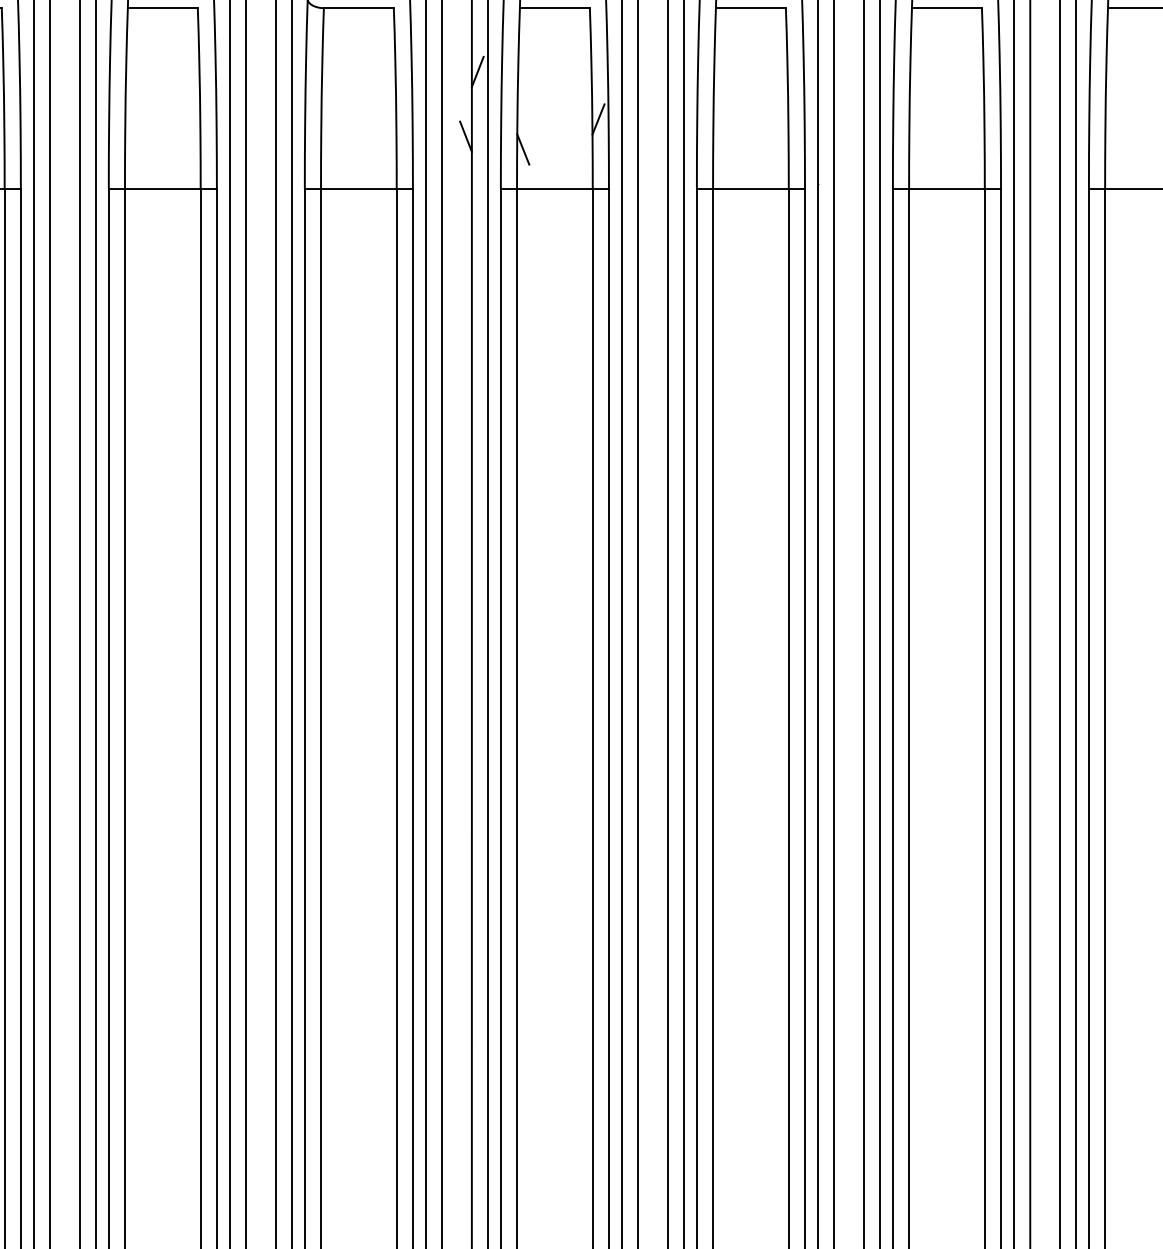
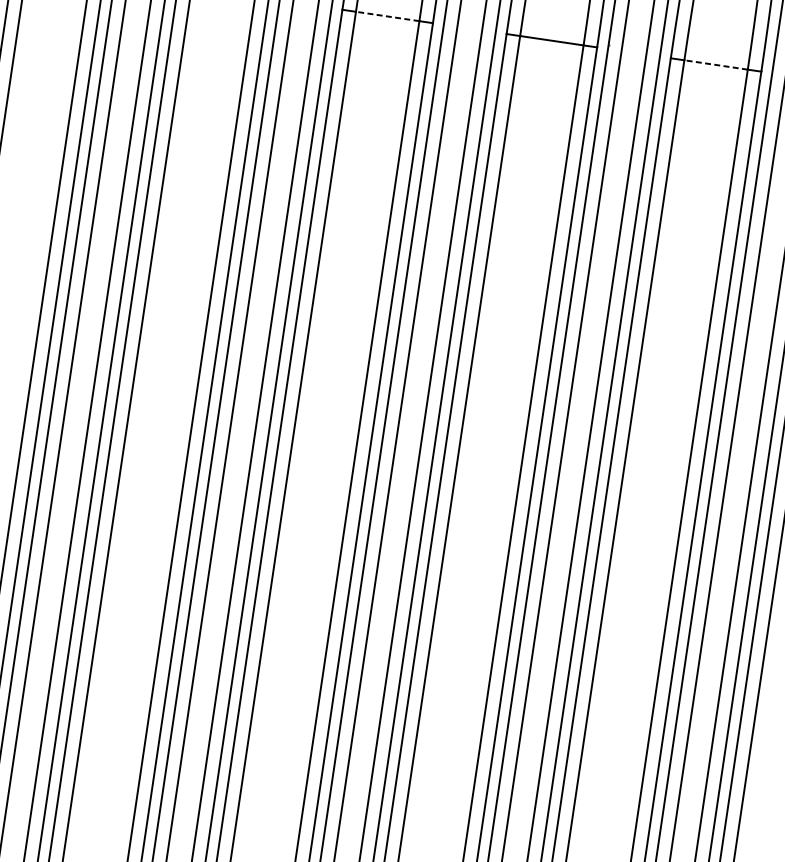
line: (554, 188) -> (387, 16), solid -> dashed
line: (946, 188) -> (715, 64), solid -> dashed

